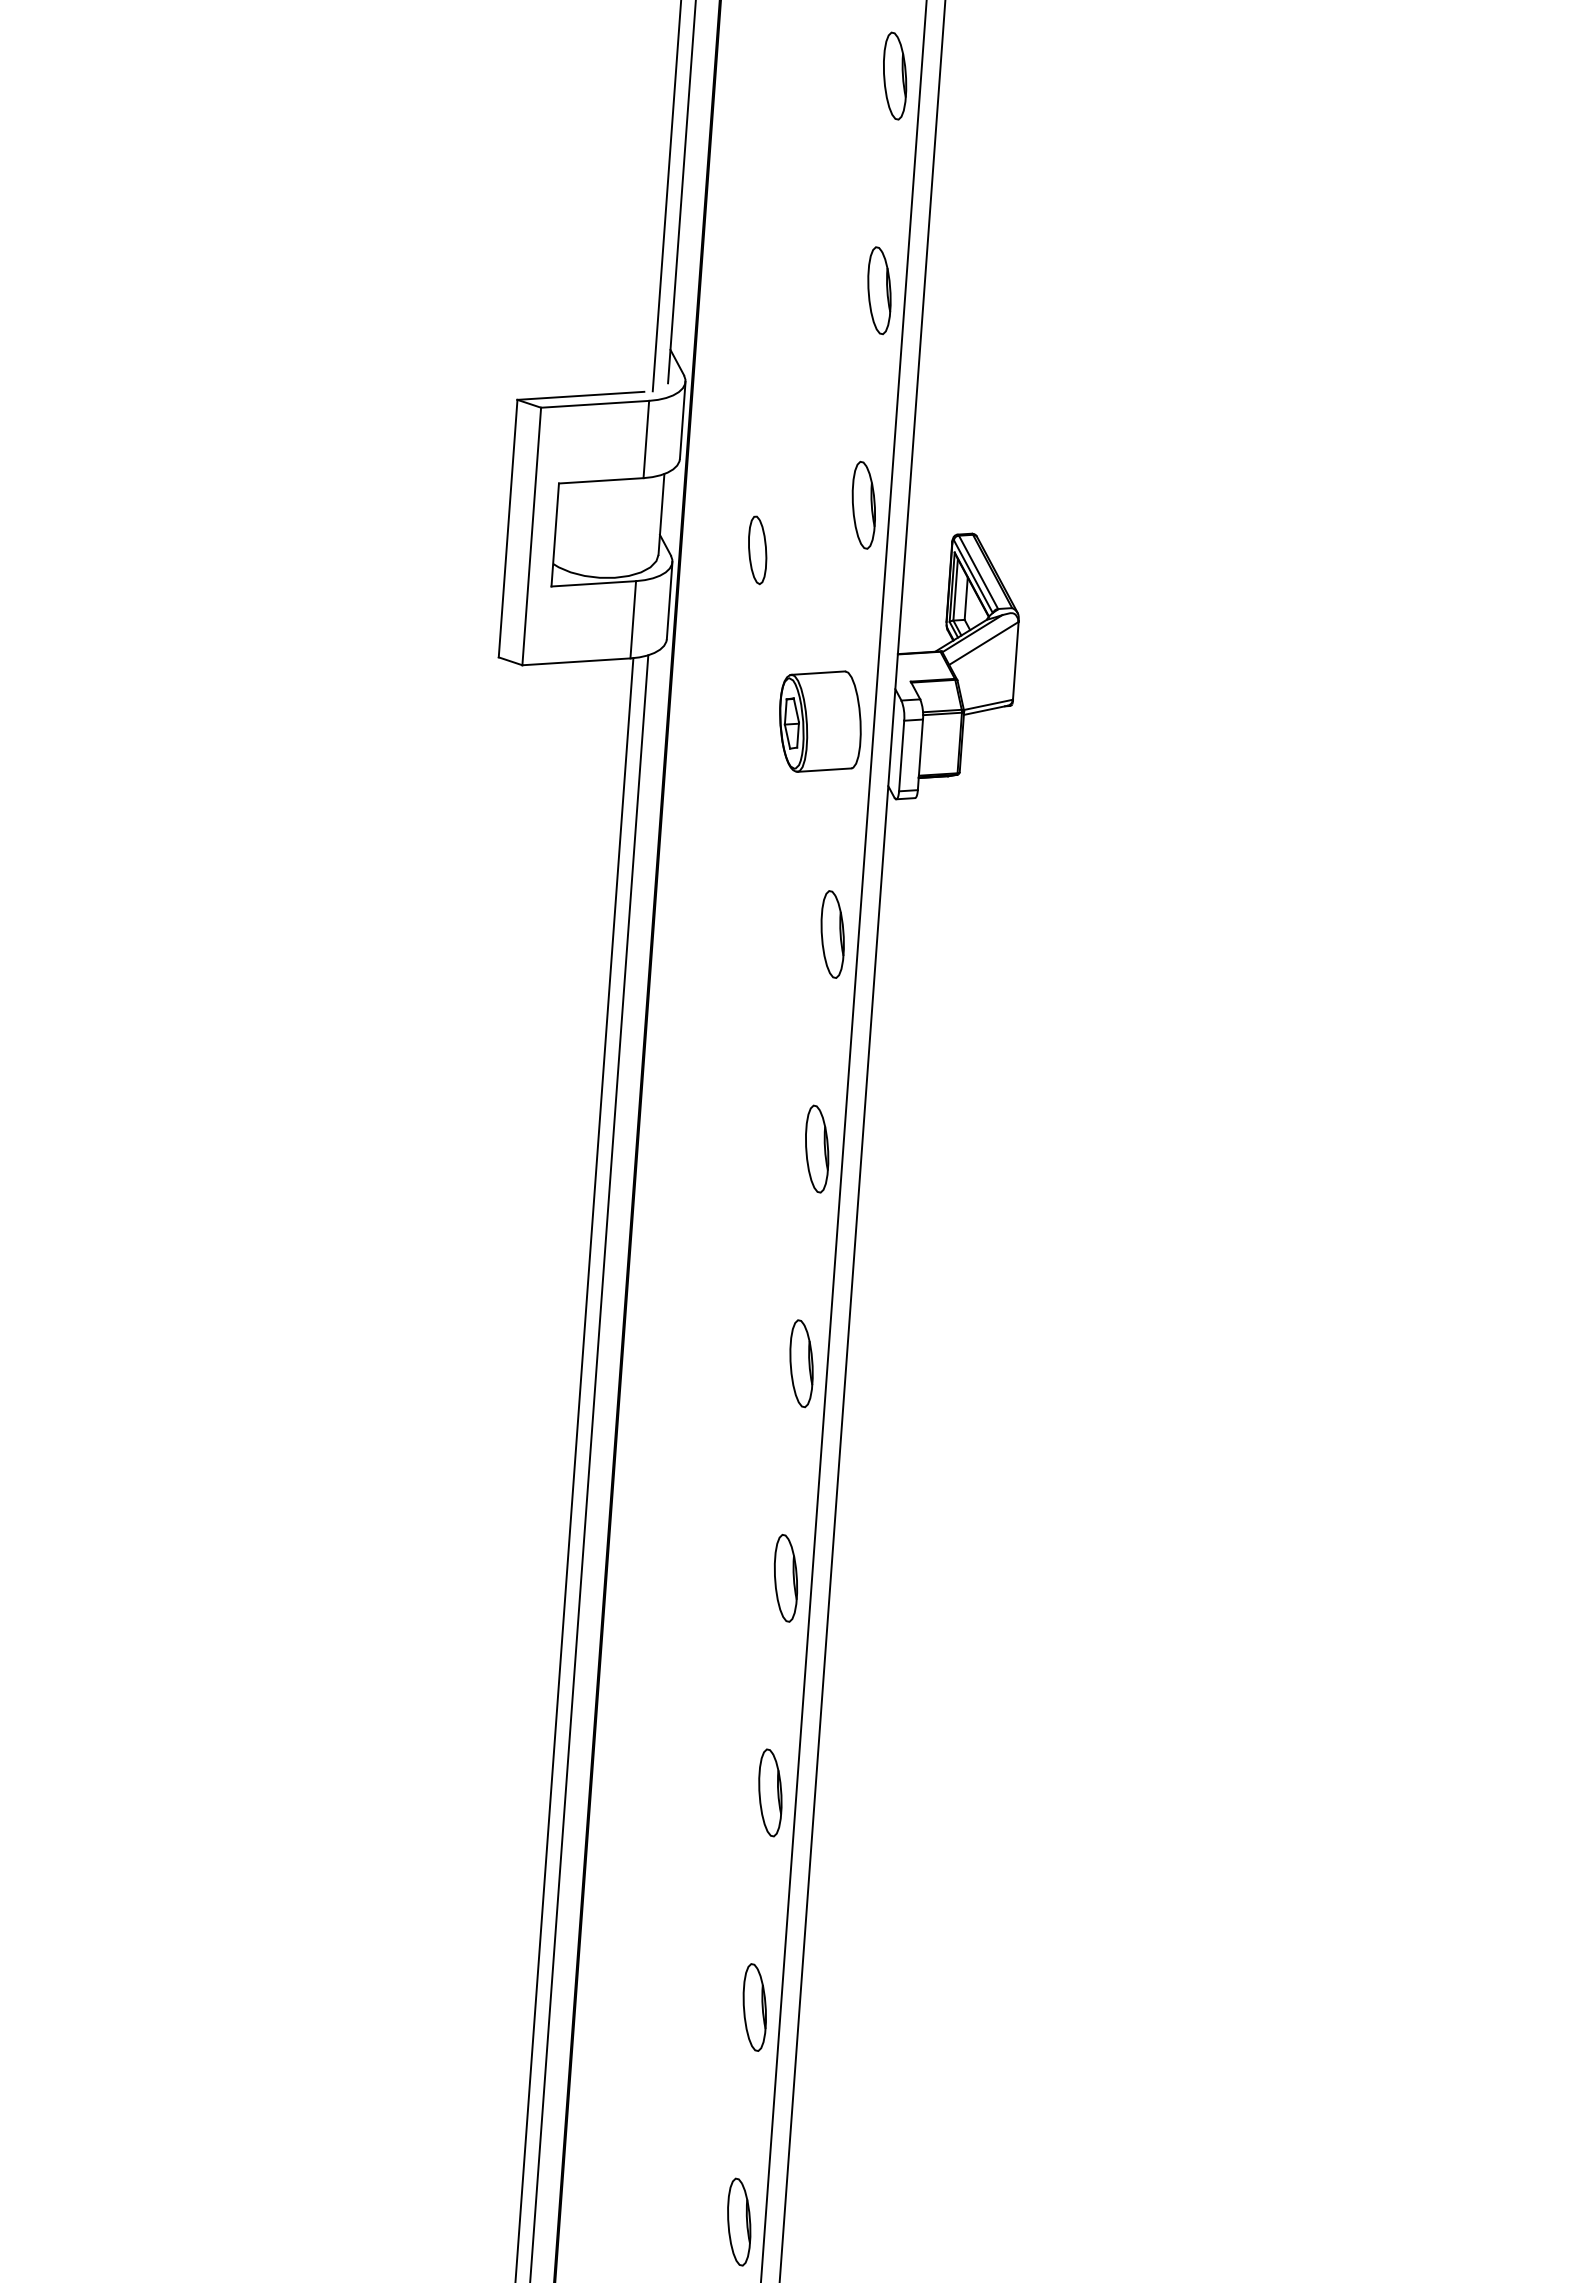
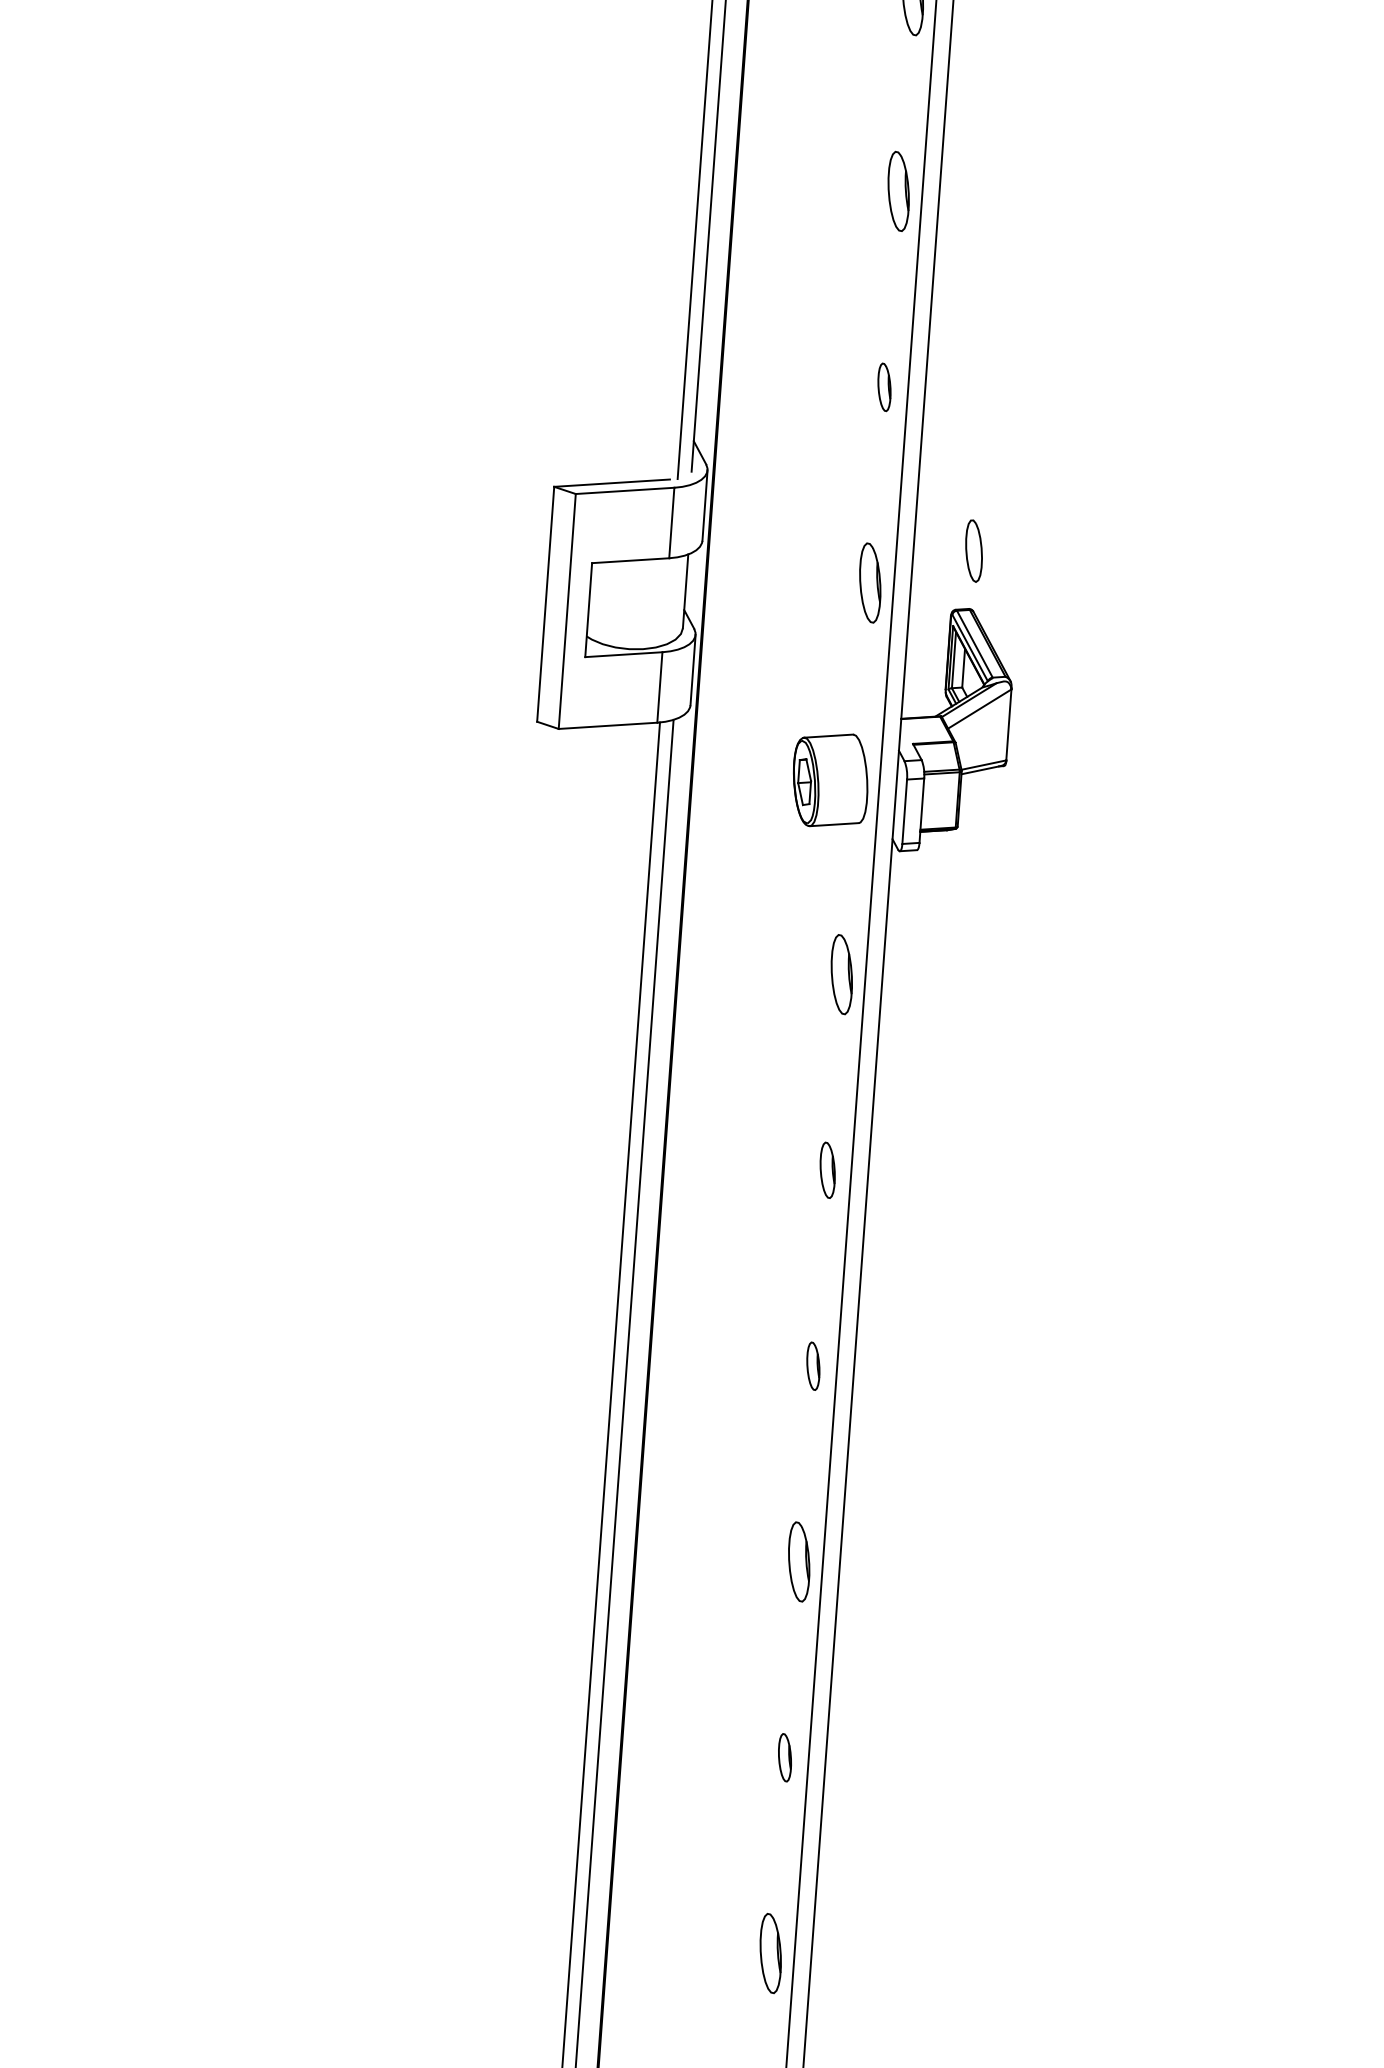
part: (879, 290) -> (884, 387), size x0.6
part: (757, 550) -> (973, 551), moved
part: (817, 1148) -> (827, 1169), size x0.7
part: (801, 1363) -> (813, 1365), size x0.6
part: (770, 1792) -> (785, 1757), size x0.6

